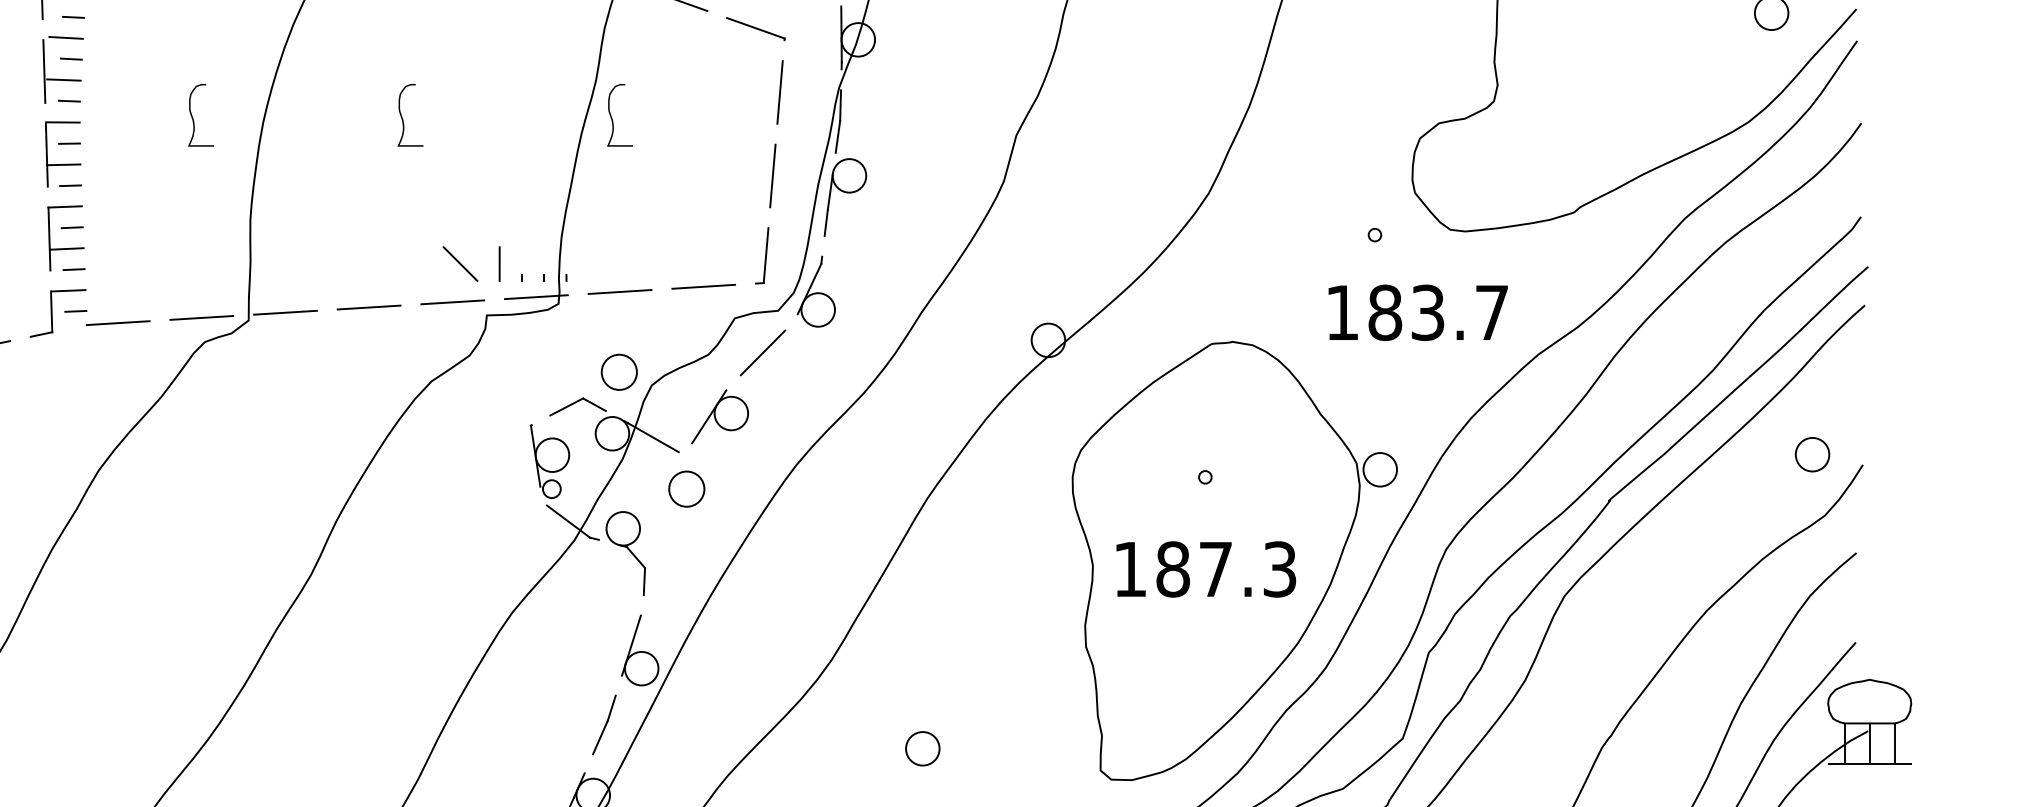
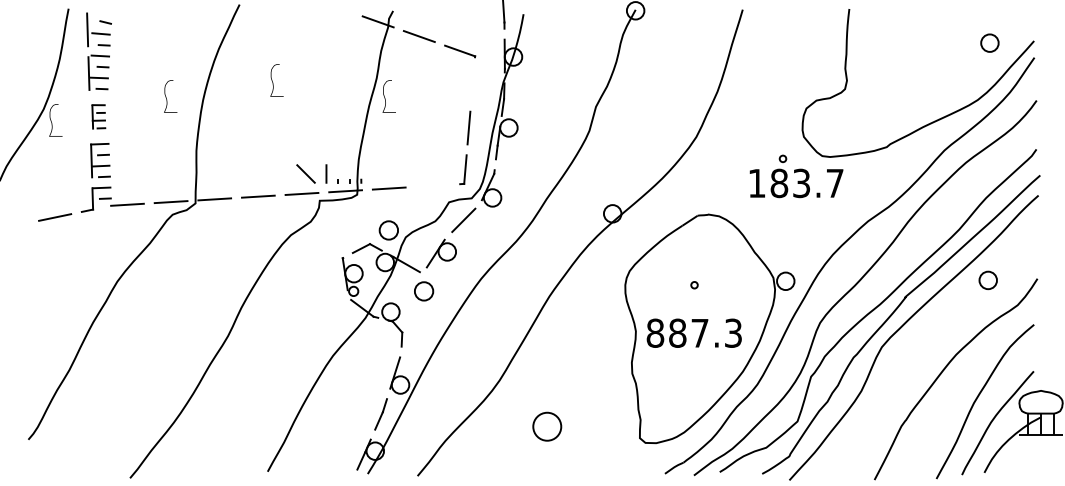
line: (779, 92) -> (472, 84), removed
part: (409, 115) -> (276, 80), moved
part: (62, 153) -> (98, 116), size x0.7
line: (702, 286) -> (432, 185), removed
text: (1418, 312) -> (796, 183), moved
part: (1811, 454) -> (987, 280), moved
text: (1130, 567) -> (655, 332), 187.3 -> 887.3
part: (921, 748) -> (546, 426), size x1.6

